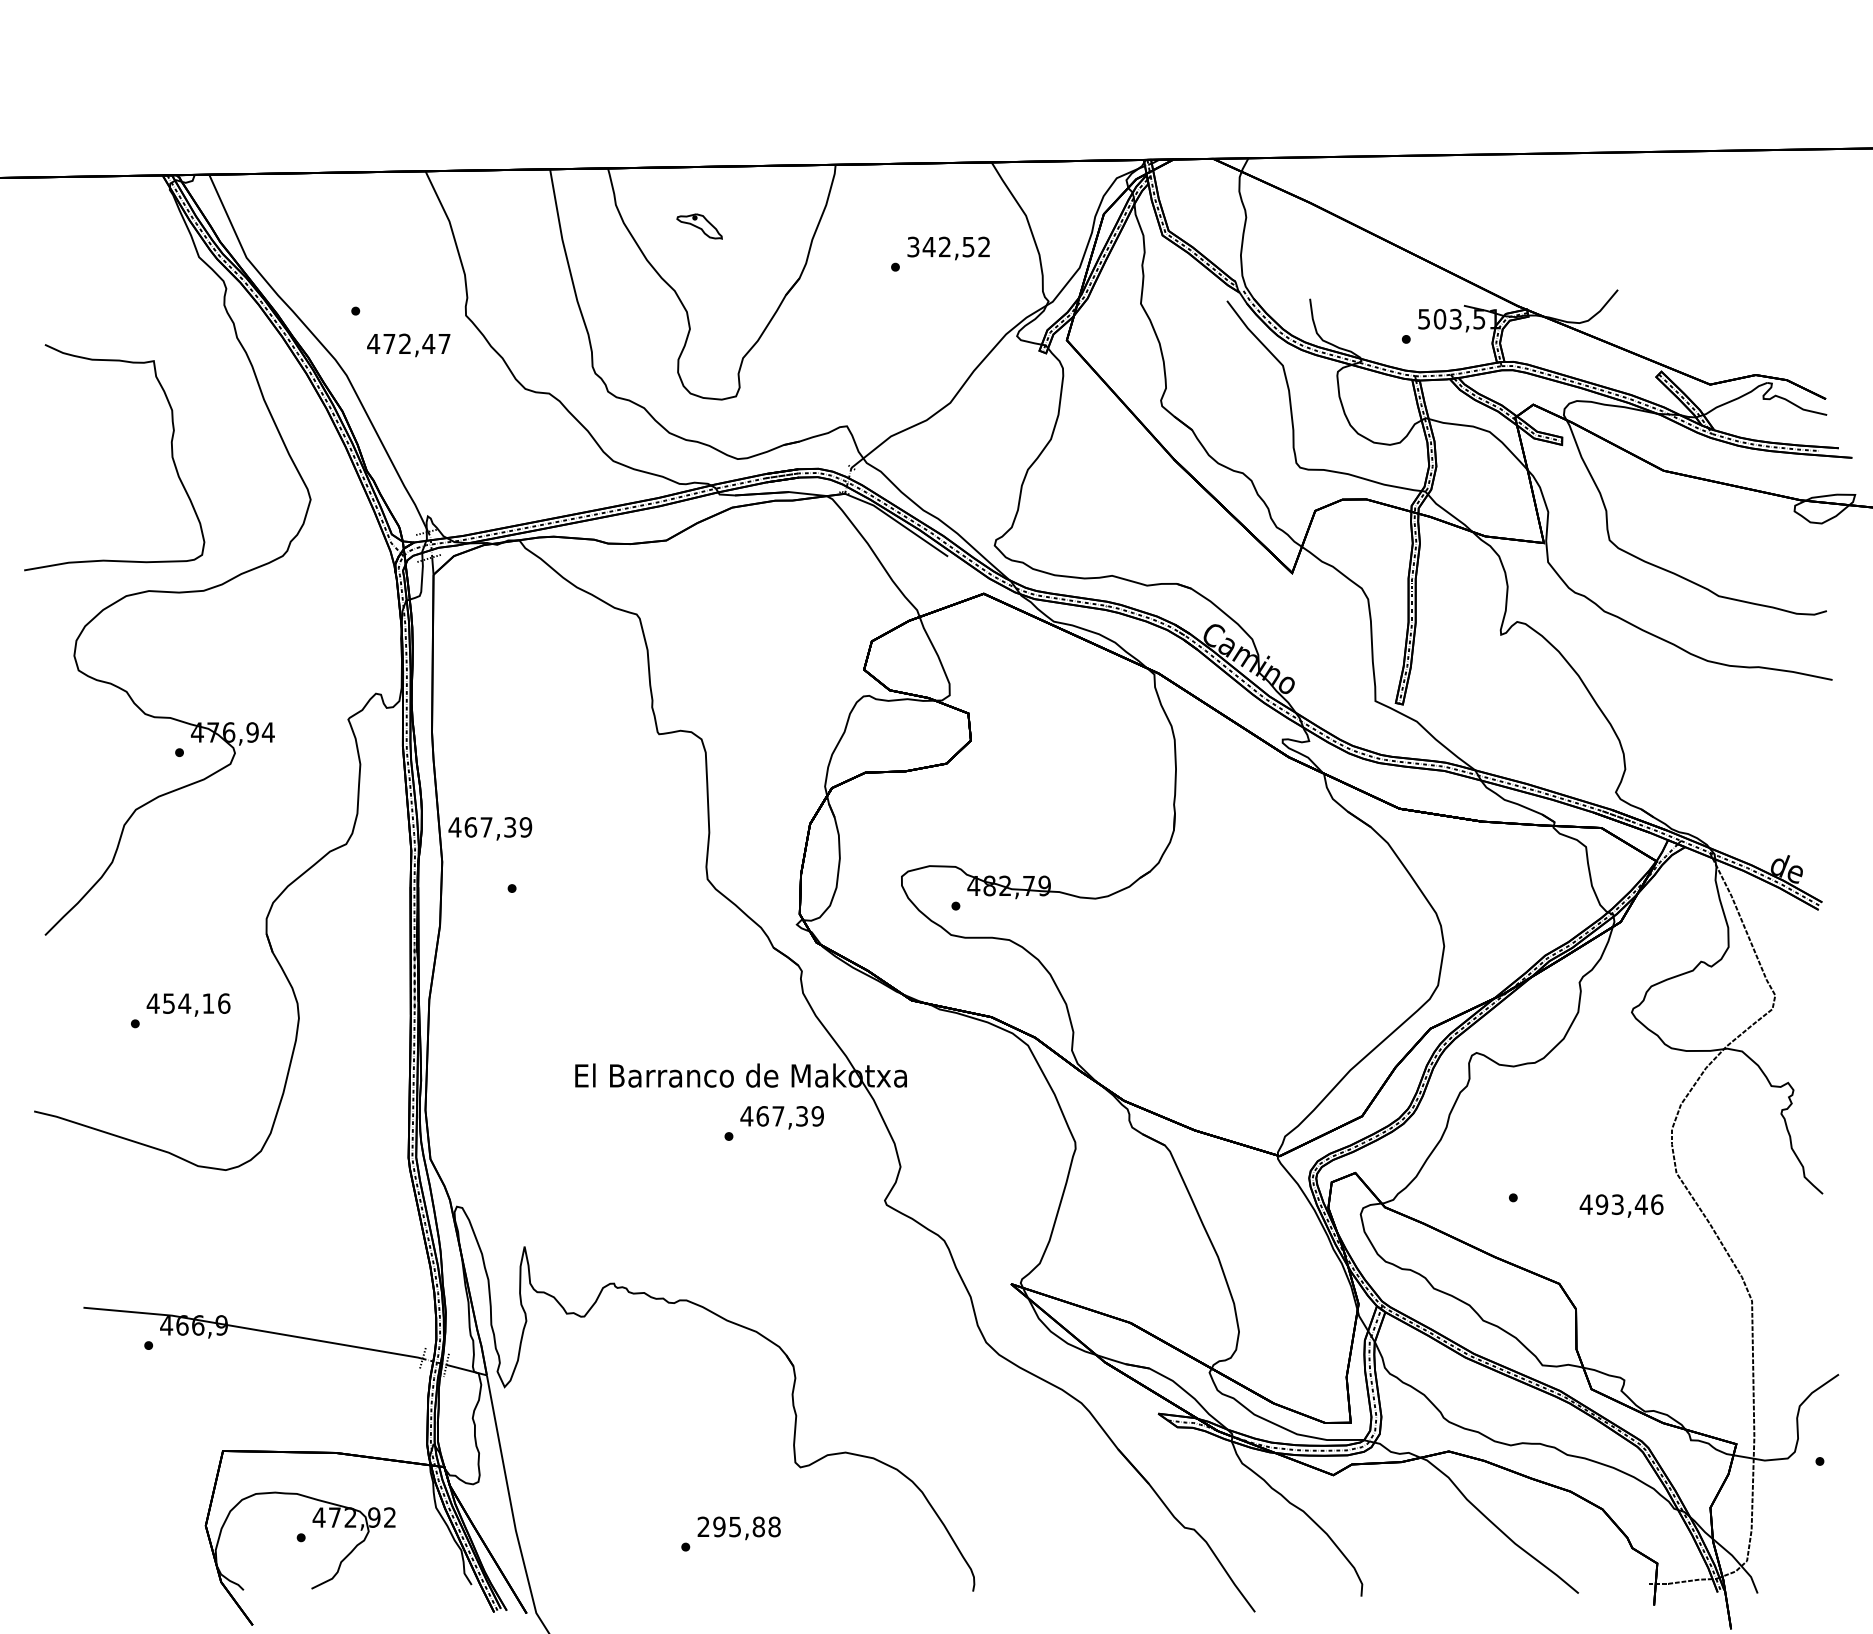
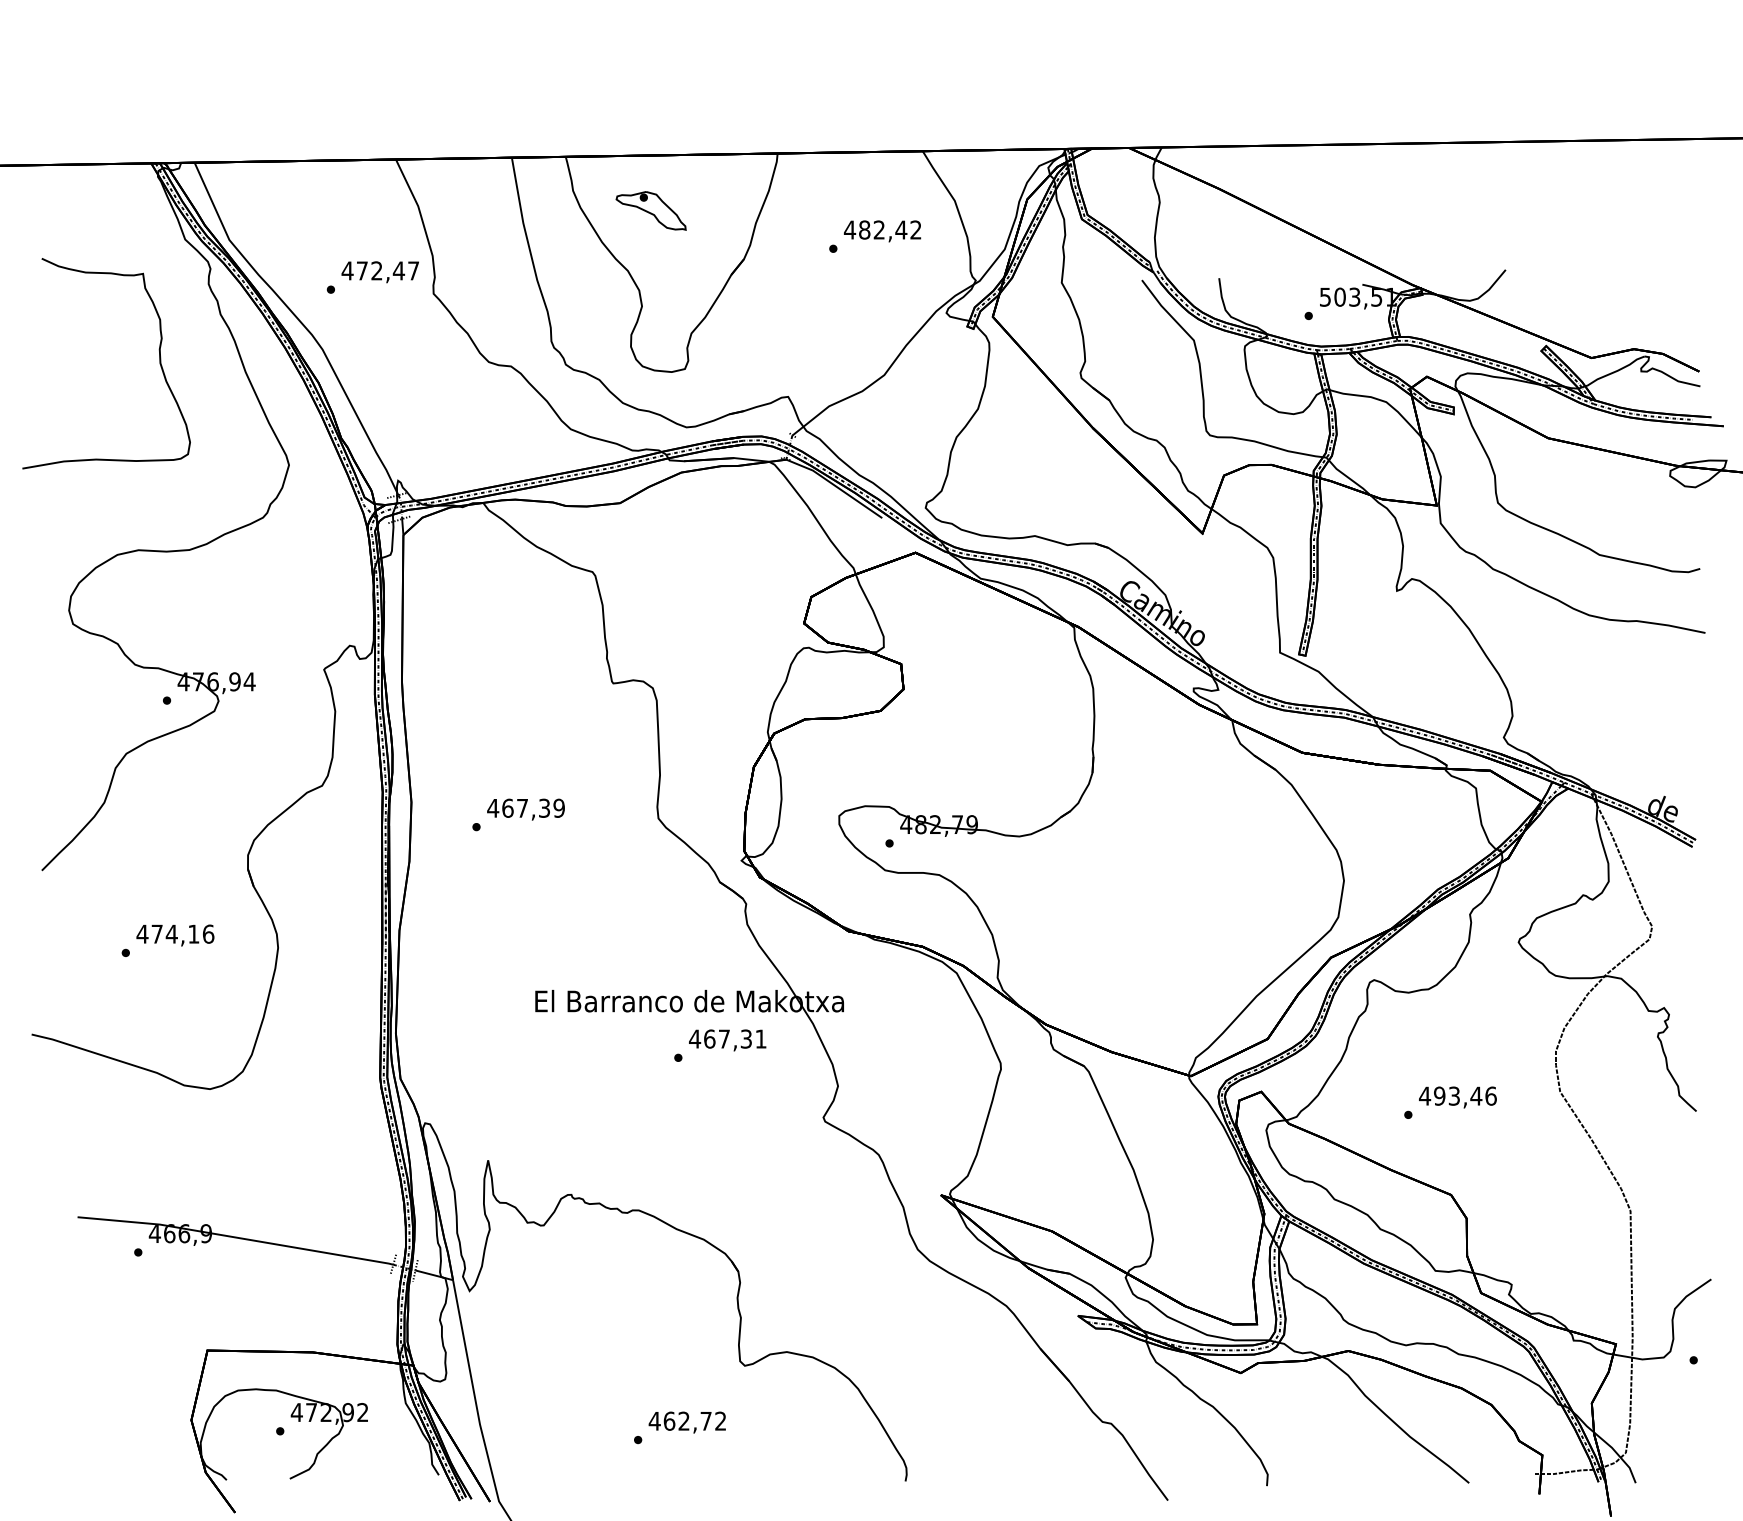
part: (699, 226) -> (650, 210), size x1.67
text: (940, 246) -> (875, 229), 342,52 -> 482,42
text: (408, 345) -> (380, 272), moved
curve: (171, 457) -> (159, 363), moved
text: (490, 828) -> (526, 809), moved
text: (168, 1003) -> (156, 934), 454,16 -> 474,16
text: (817, 1116) -> (760, 1039), 467,39 -> 467,31
text: (1621, 1205) -> (1457, 1096), moved
text: (738, 1526) -> (687, 1420), 295,88 -> 462,72

